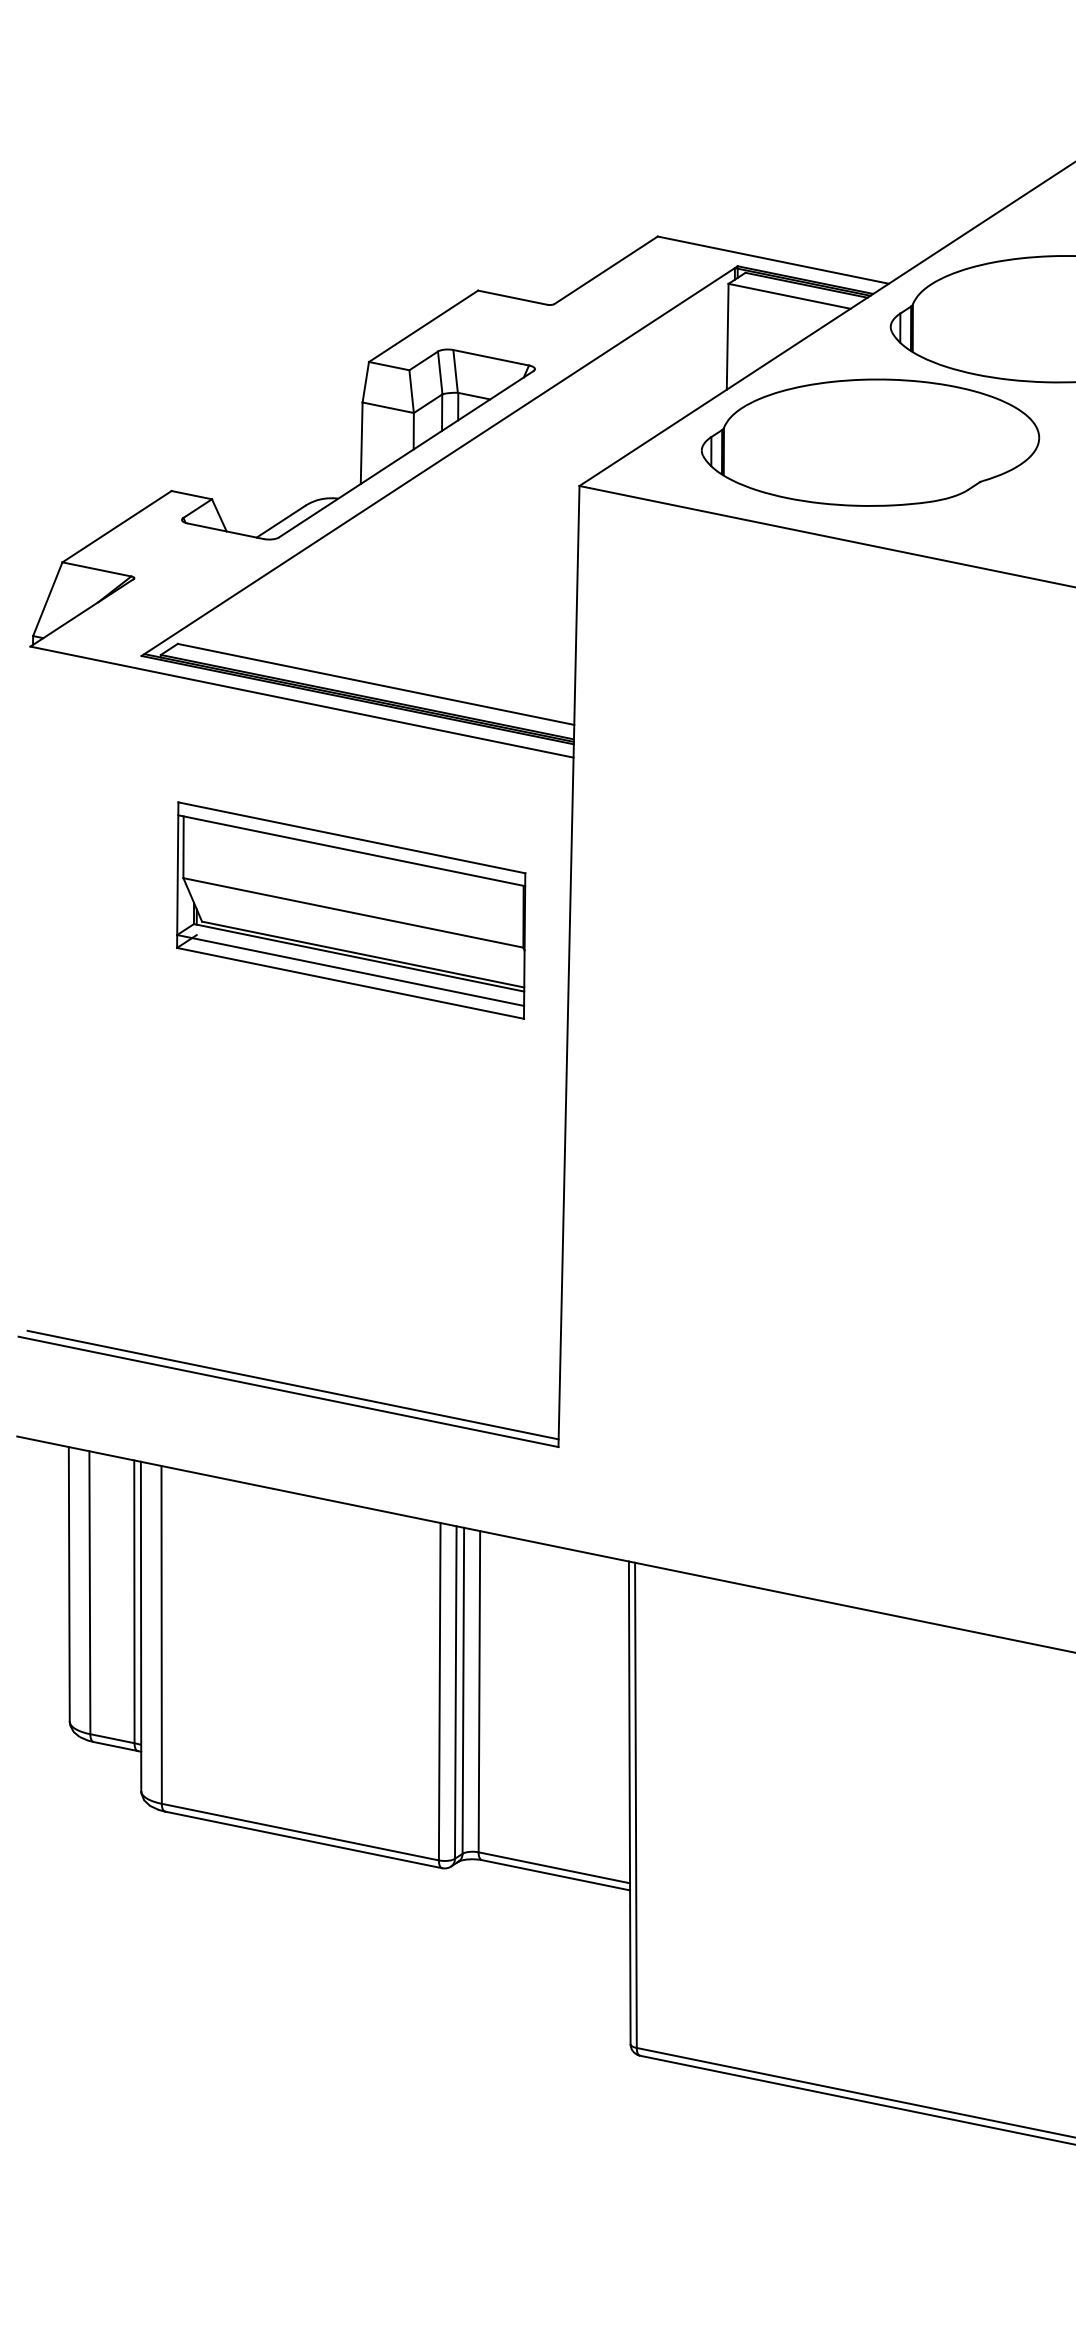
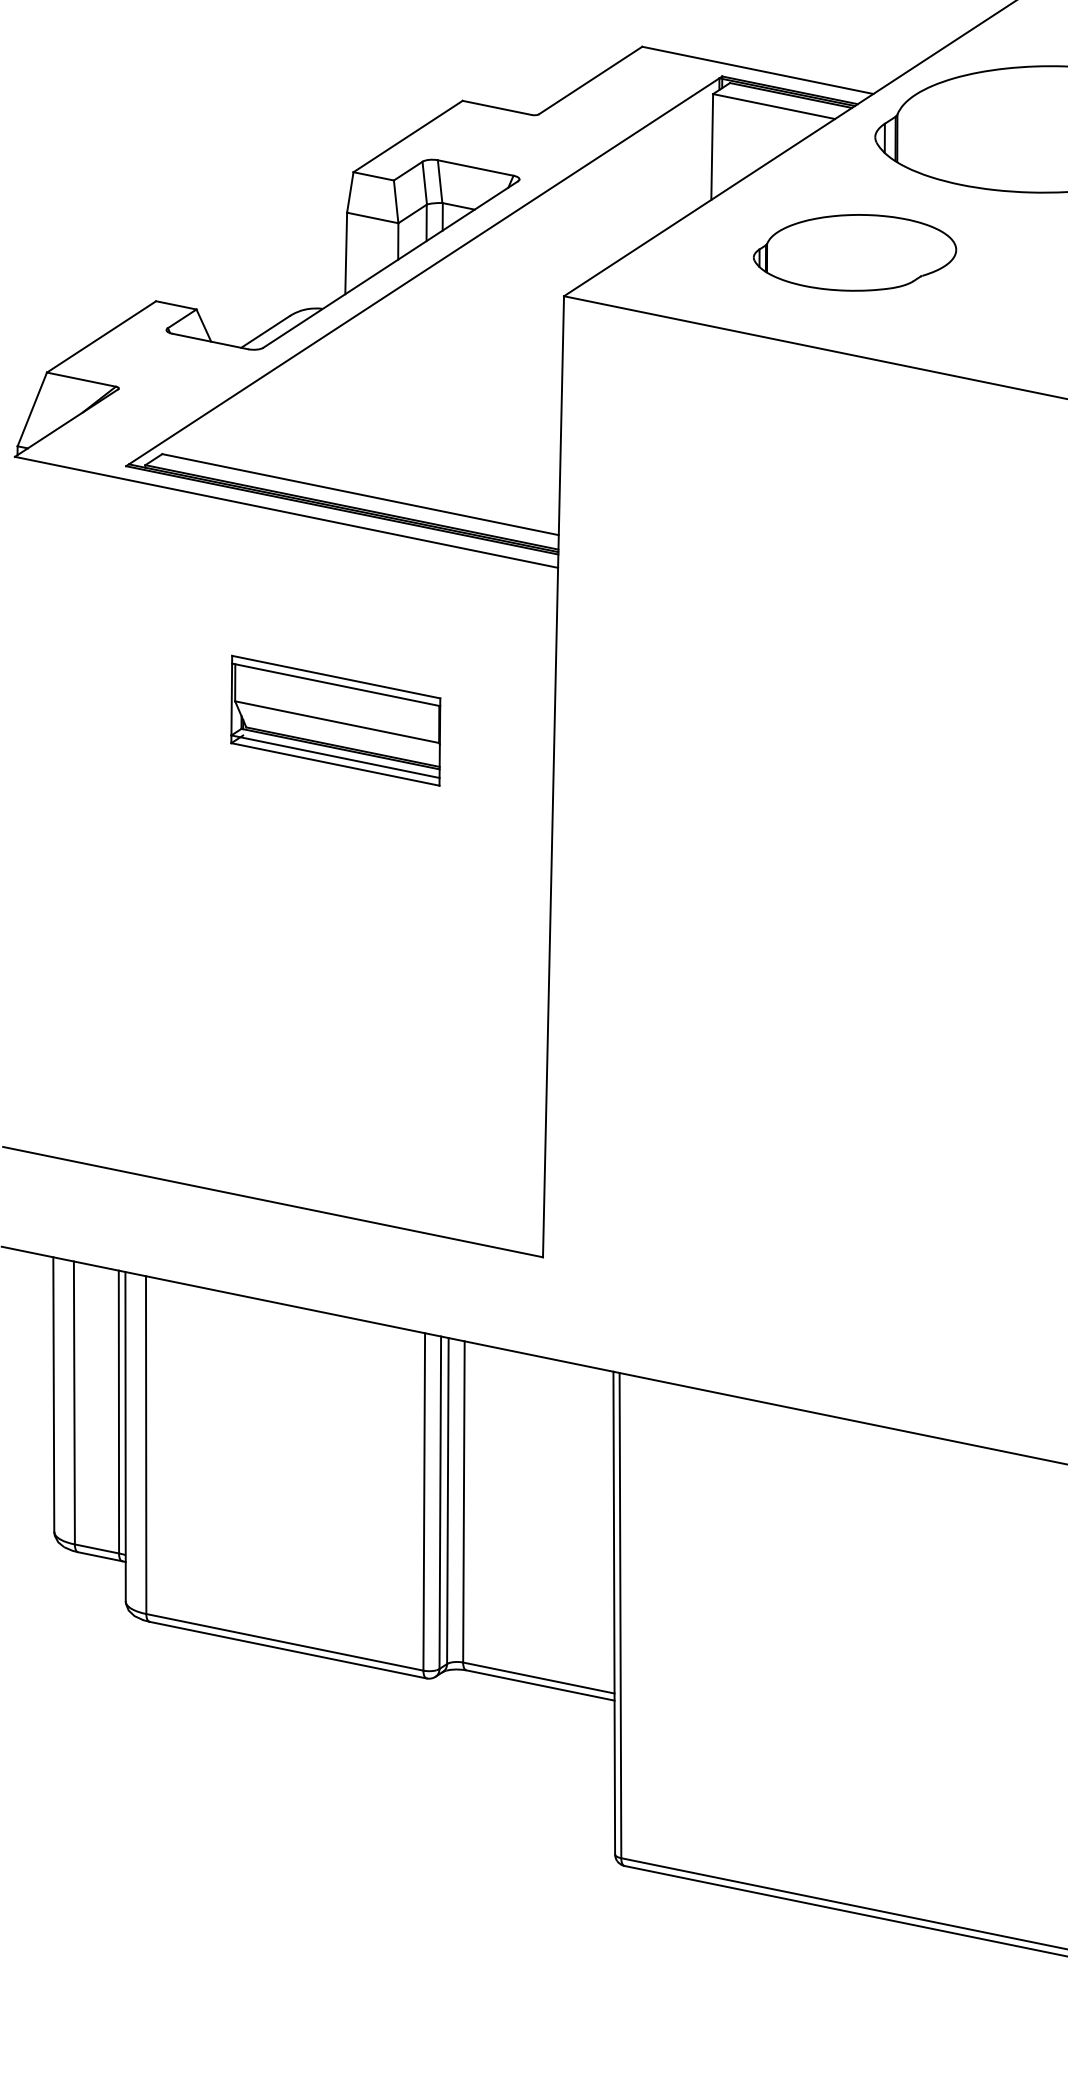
part: (870, 442) -> (855, 252), size x0.6
part: (351, 910) -> (336, 720), size x0.6
line: (292, 1384) -> (277, 1194), removed

